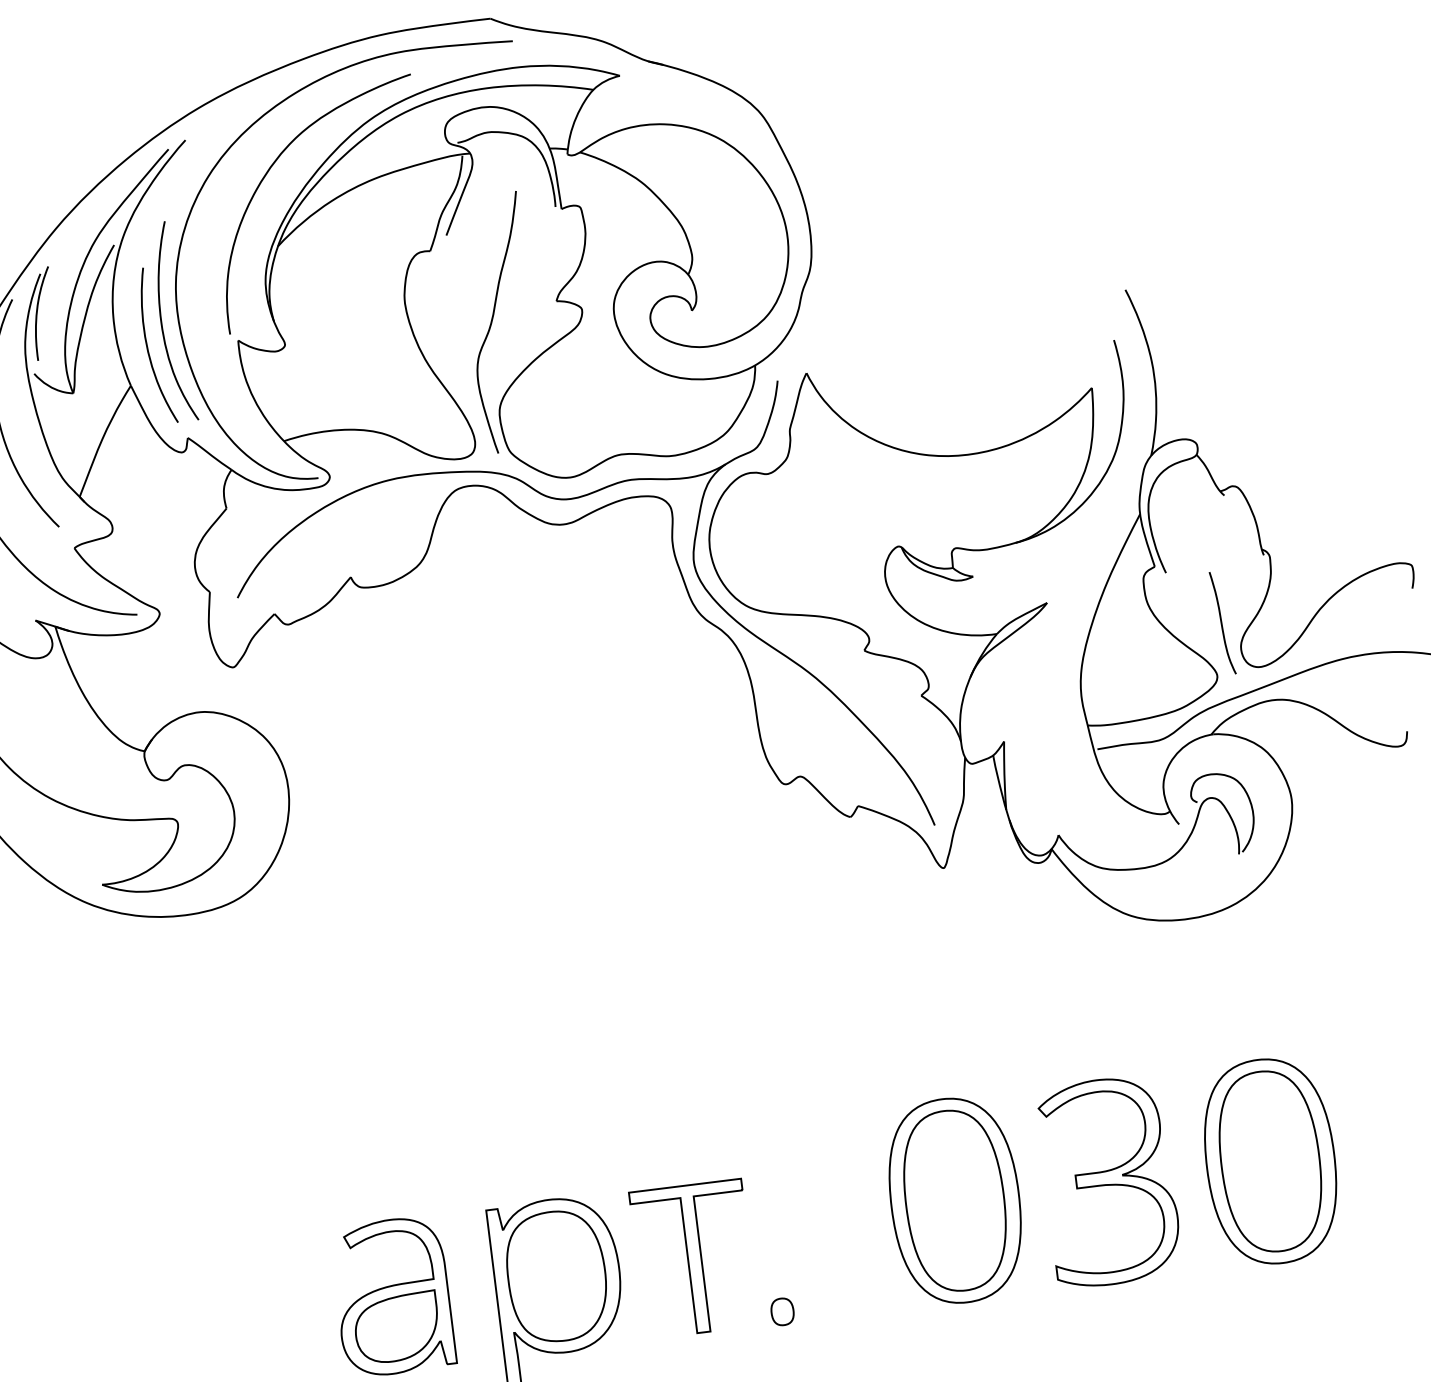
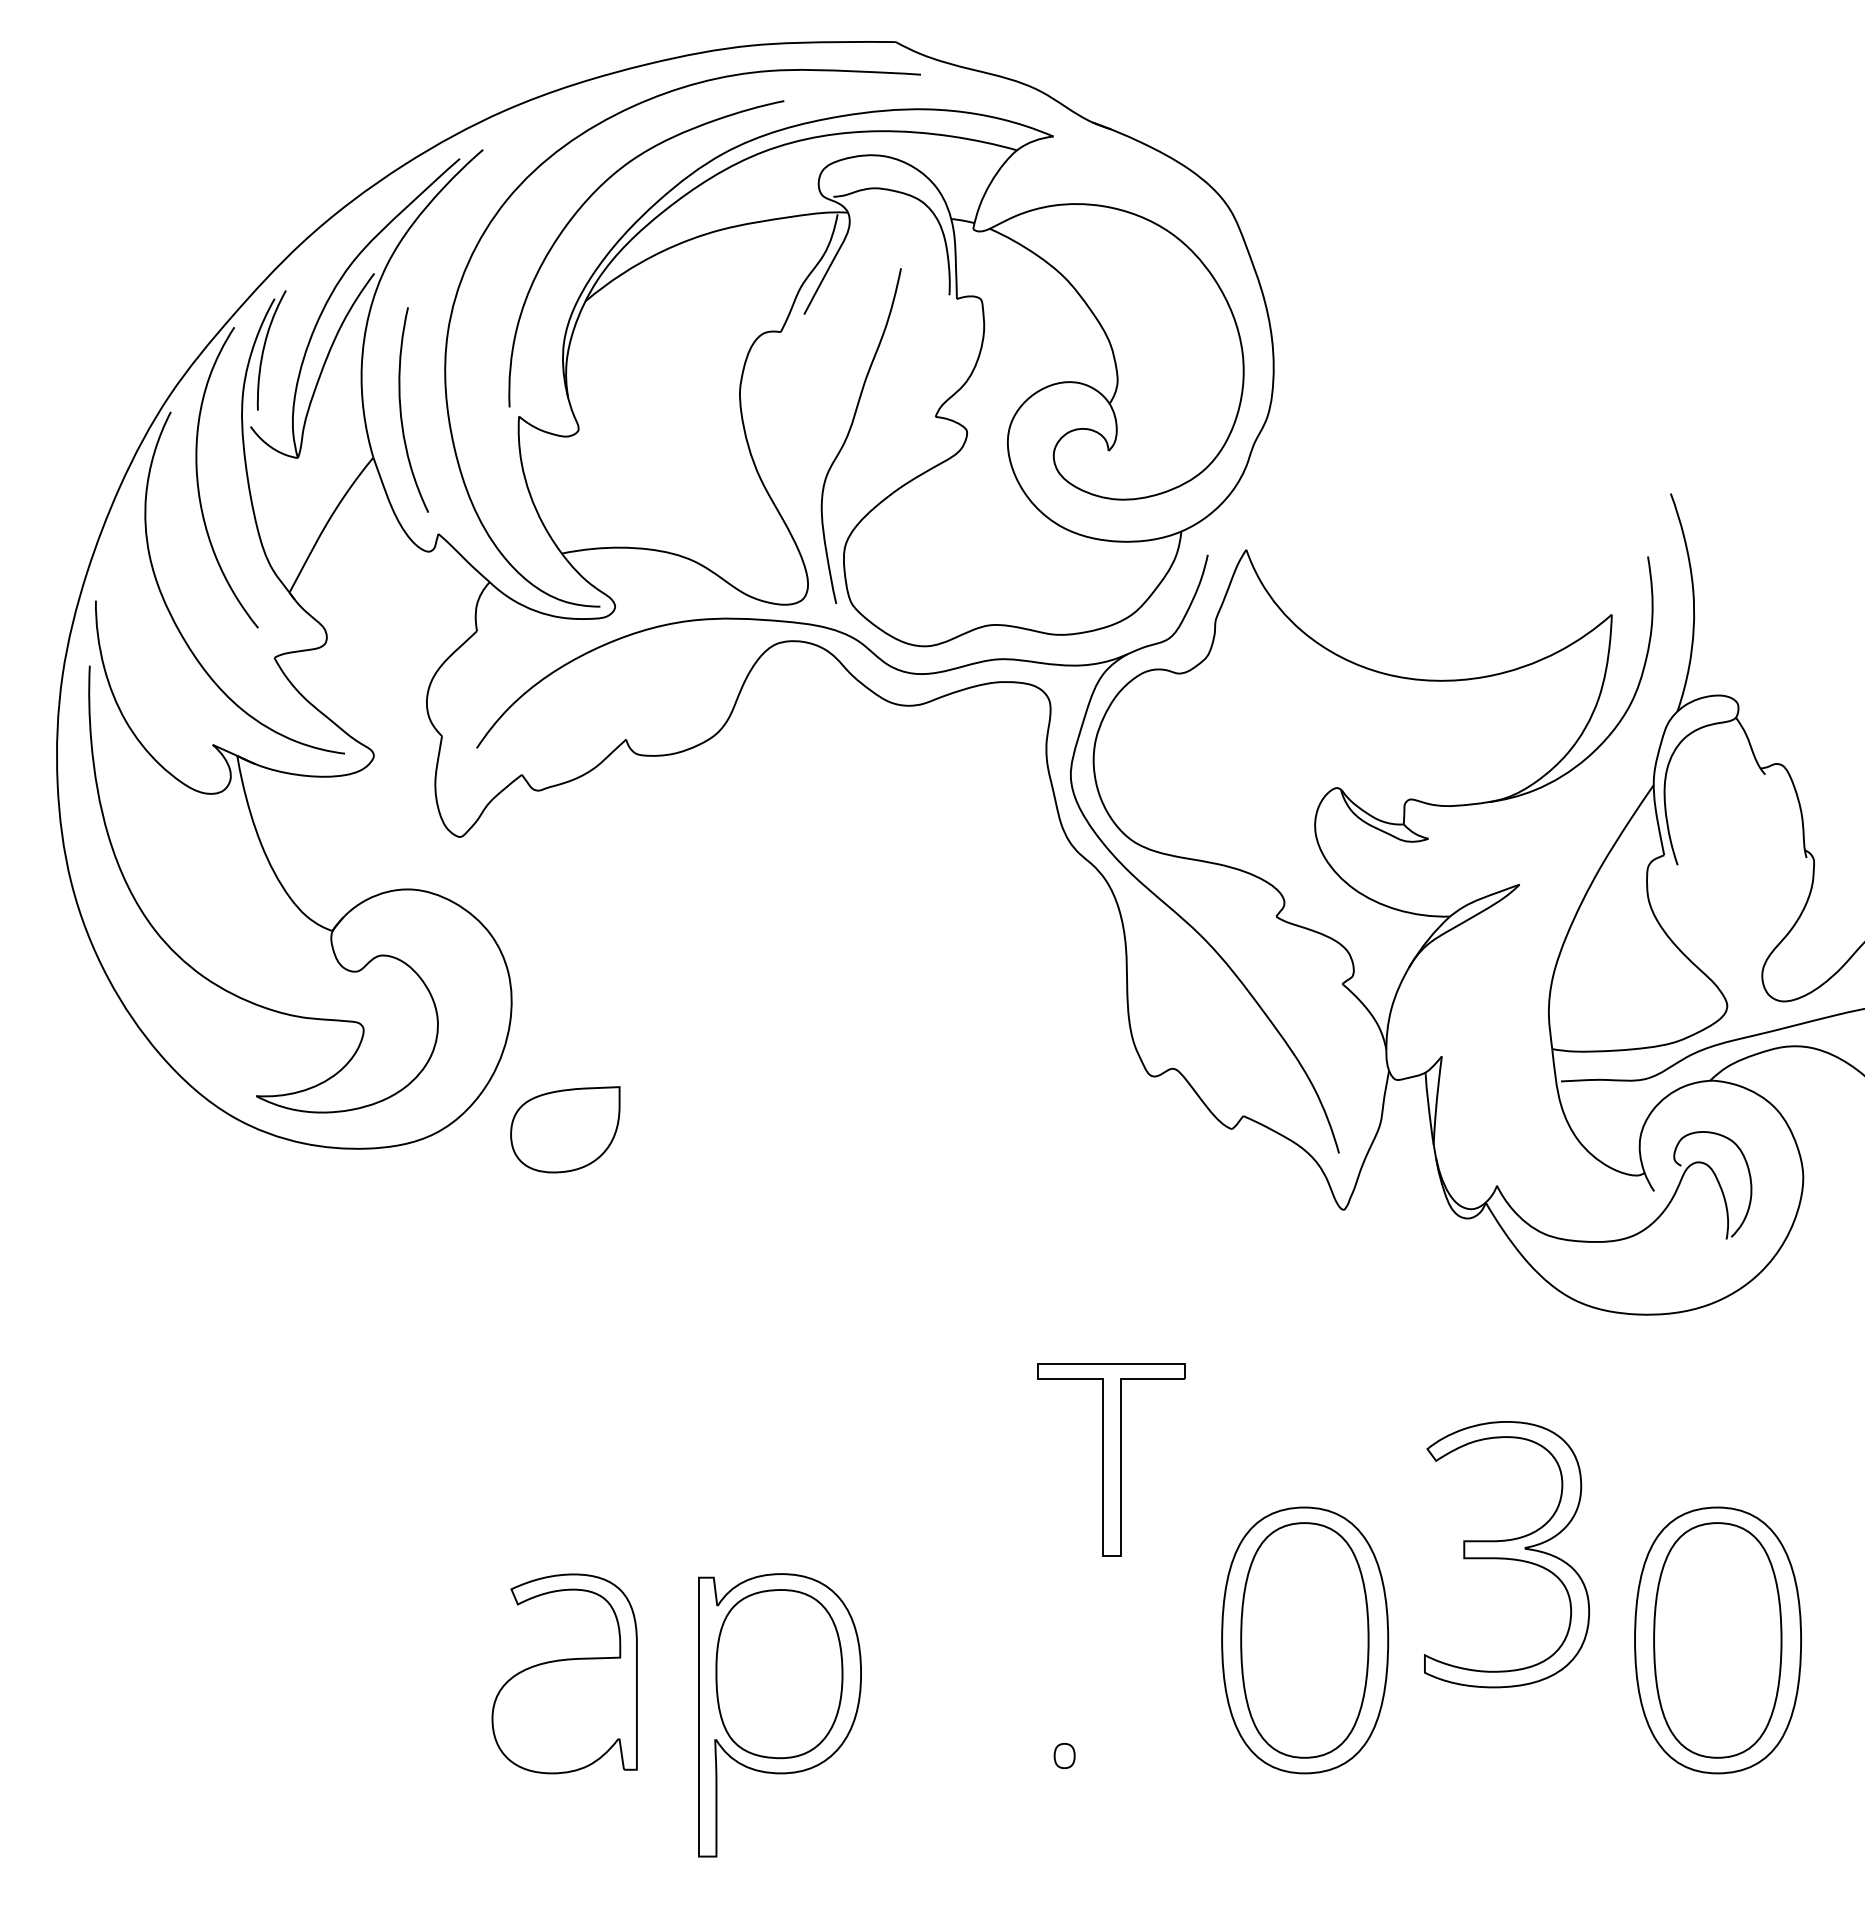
curve: (161, 322) -> (423, 381), removed
curve: (1222, 622) -> (1742, 938), removed
part: (1109, 1181) -> (1507, 1554), moved
part: (694, 1258) -> (1111, 1459), moved
part: (782, 1311) -> (1064, 1755), size x0.7
part: (397, 1327) -> (565, 1129), moved

